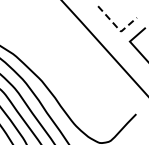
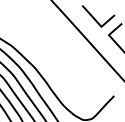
line: (117, 27) -> (98, 23), dashed -> solid

